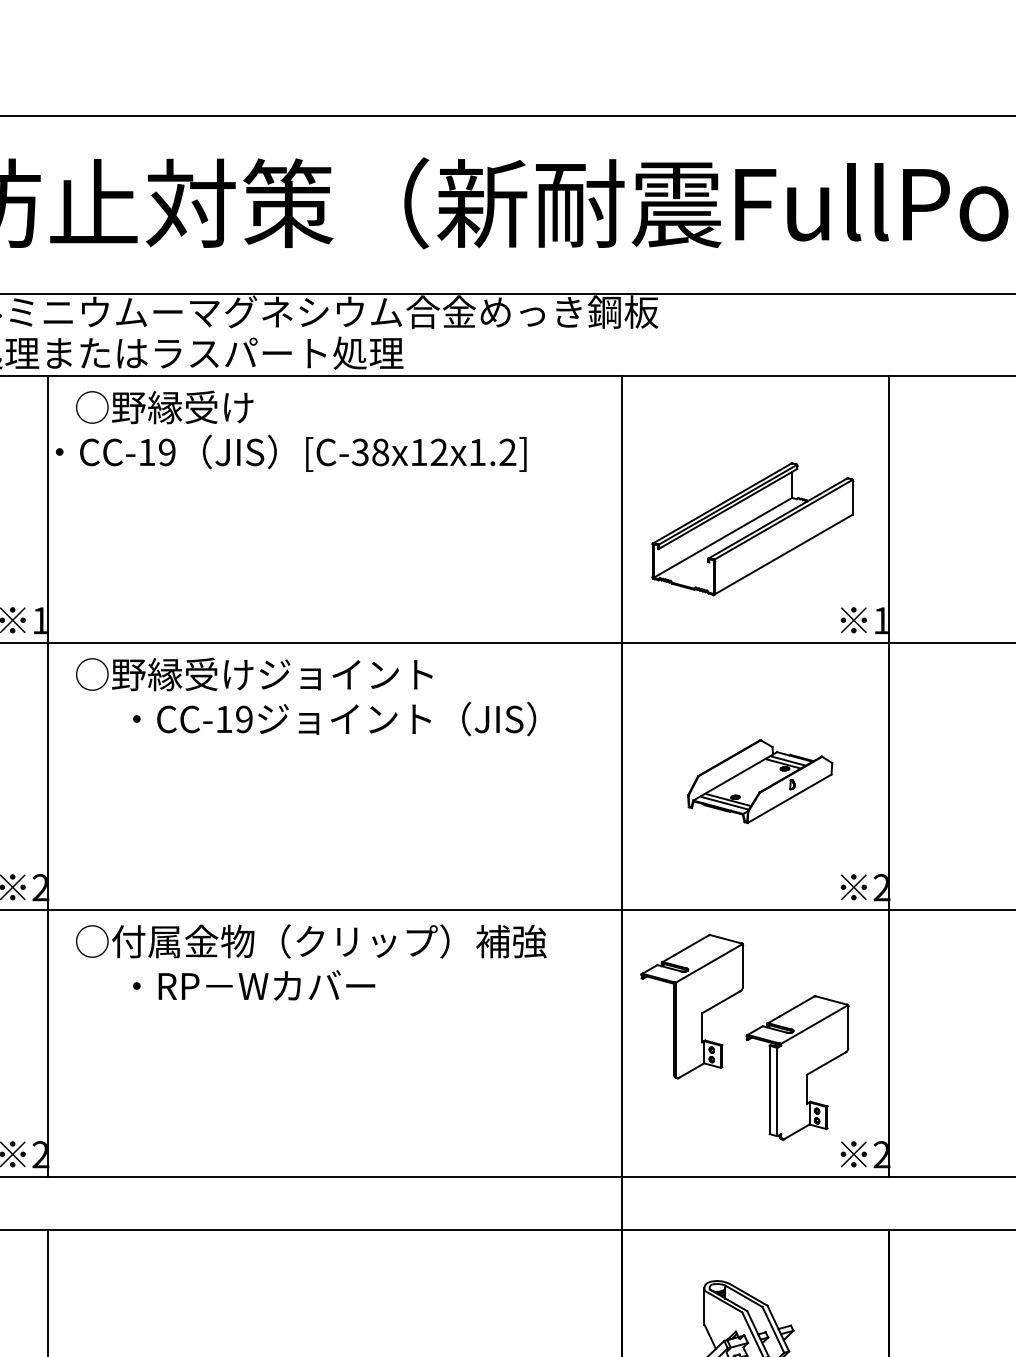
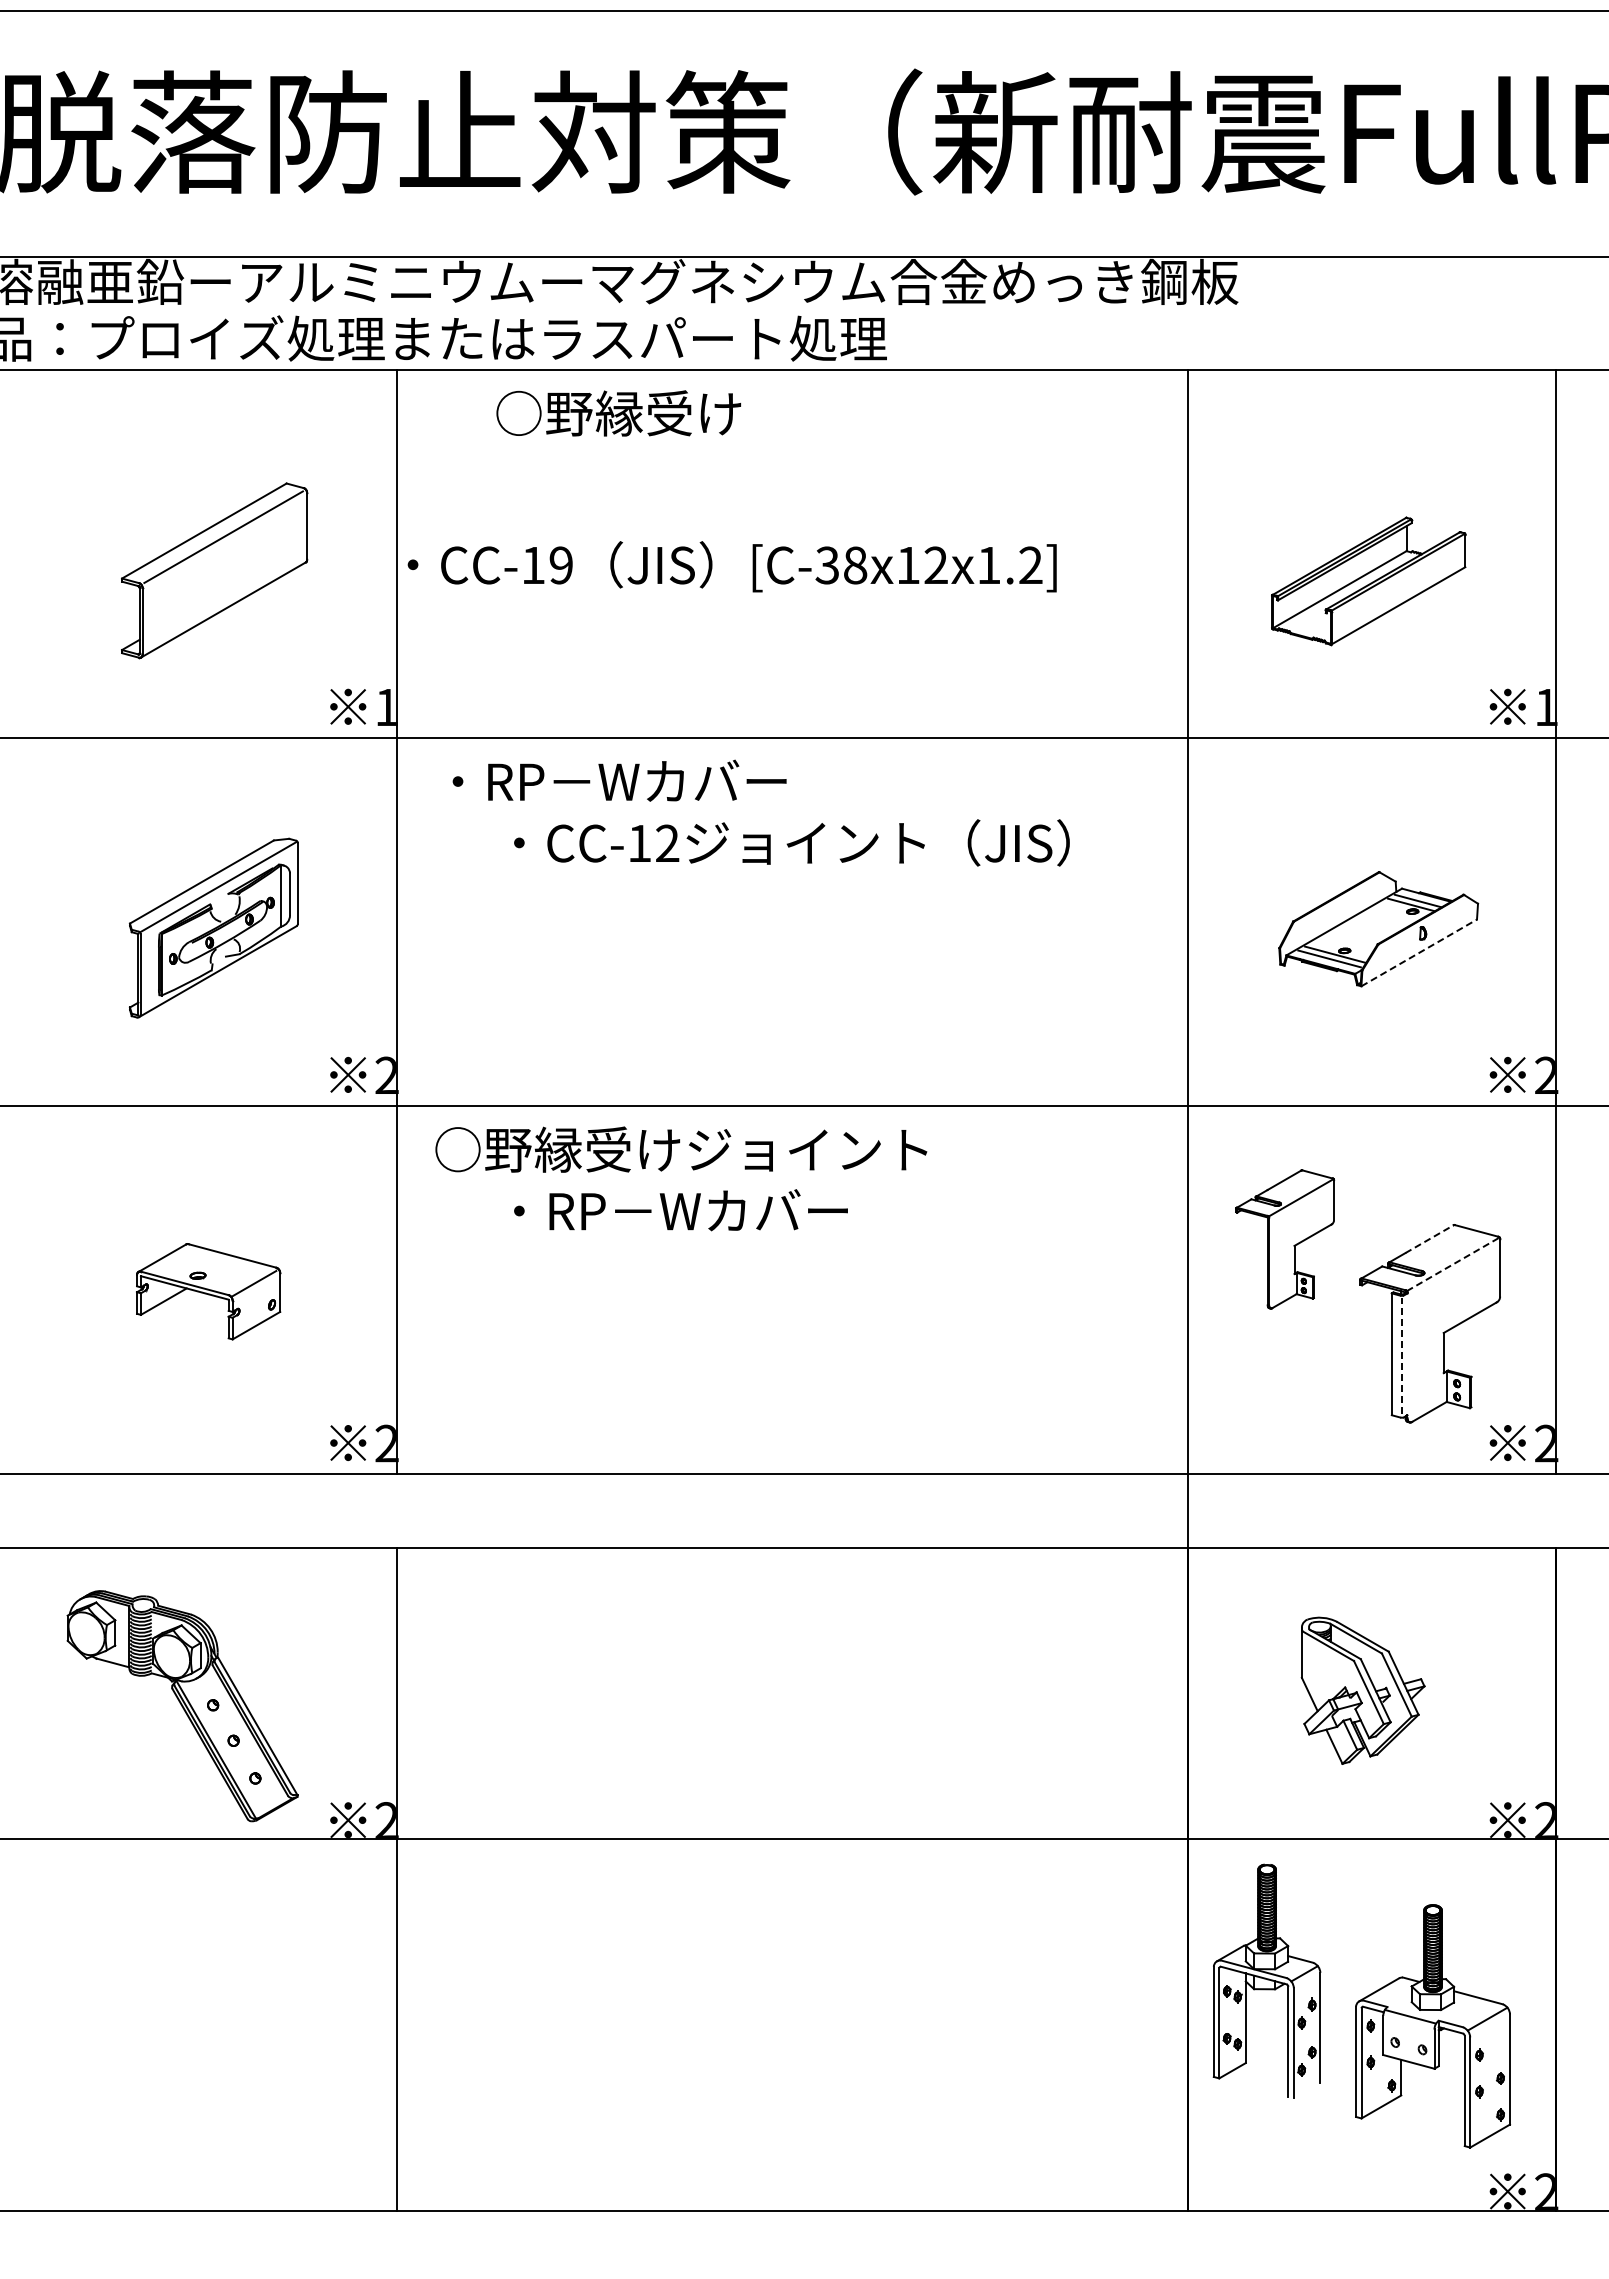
text: (164, 407) -> (618, 413), moved
text: (290, 453) -> (731, 566), moved
part: (752, 529) -> (1368, 581), size x0.7
text: (254, 674) -> (681, 781), ○野縁受けジョイント -> ・RP－Wカバー
text: (244, 719) -> (667, 843), CC-19 -> CC-12
line: (789, 798) -> (1419, 952), solid -> dashed
text: (329, 941) -> (784, 1149), ○付属金物（クリップ）補強 -> ○野縁受けジョイント
part: (691, 1006) -> (1284, 1239), size x0.7
line: (797, 1006) -> (1429, 1239), solid -> dashed
line: (814, 1024) -> (1453, 1264), solid -> dashed
line: (777, 1090) -> (1402, 1355), solid -> dashed

